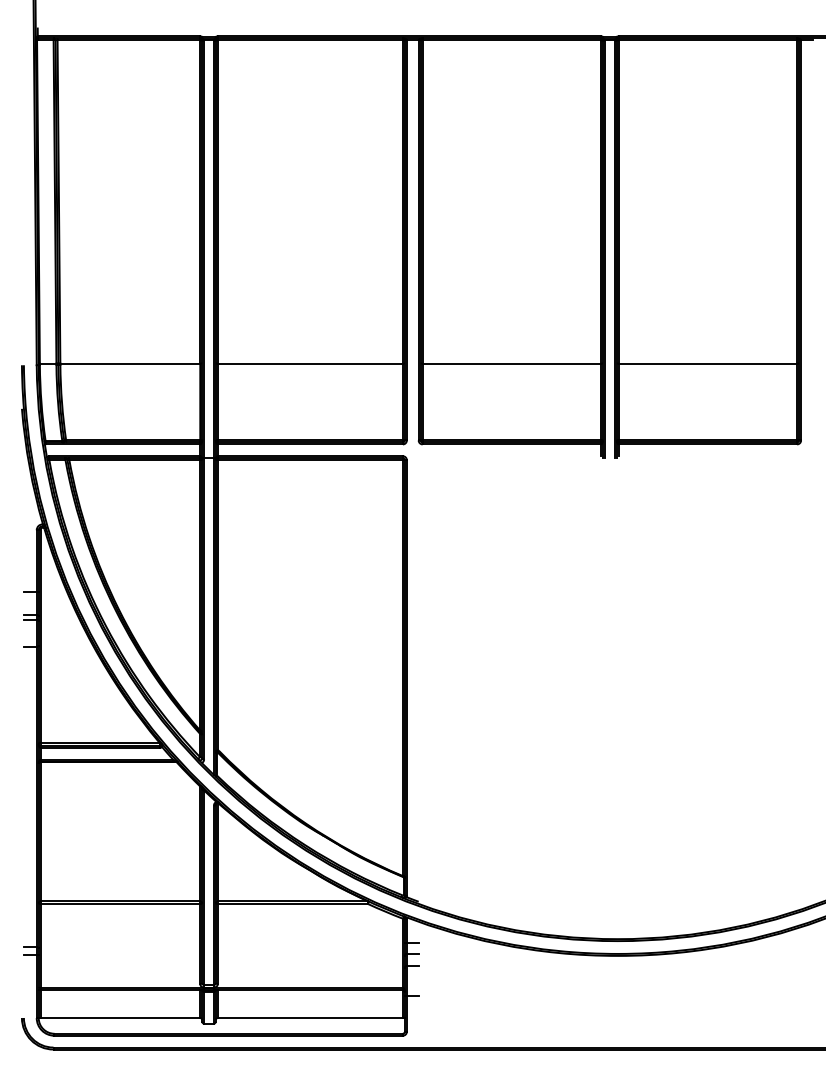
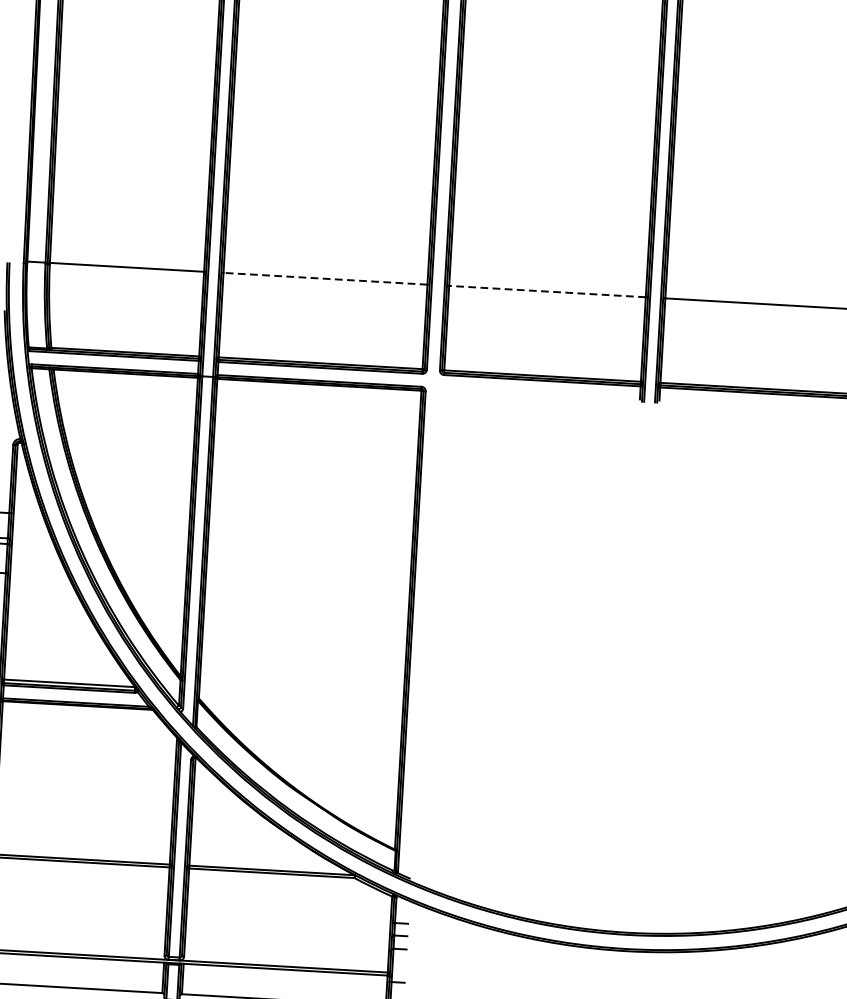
line: (310, 363) -> (325, 278), solid -> dashed
line: (511, 363) -> (547, 291), solid -> dashed

